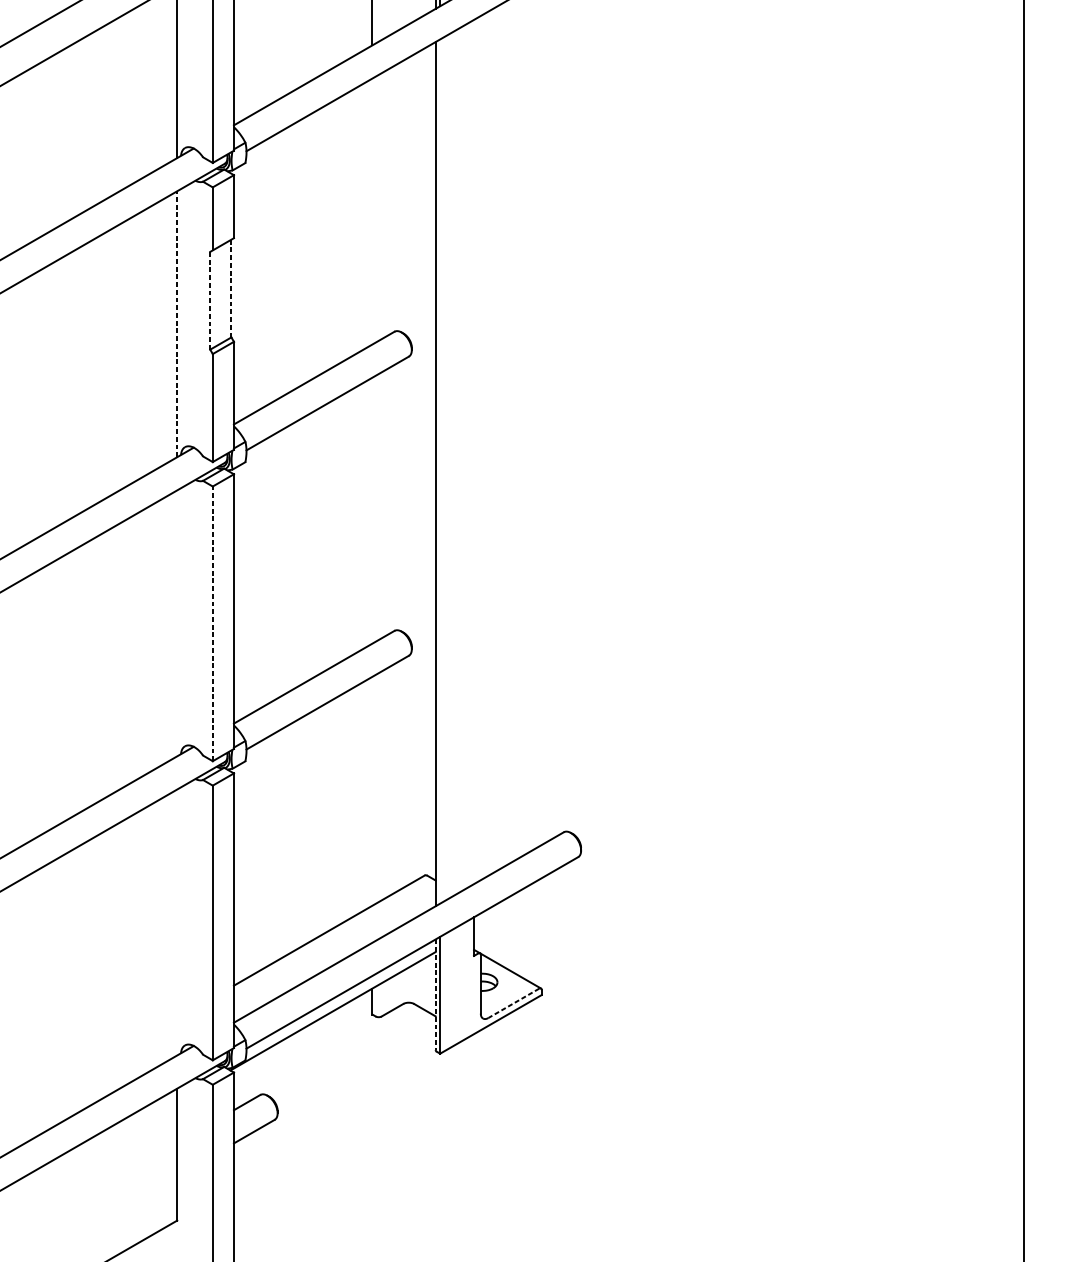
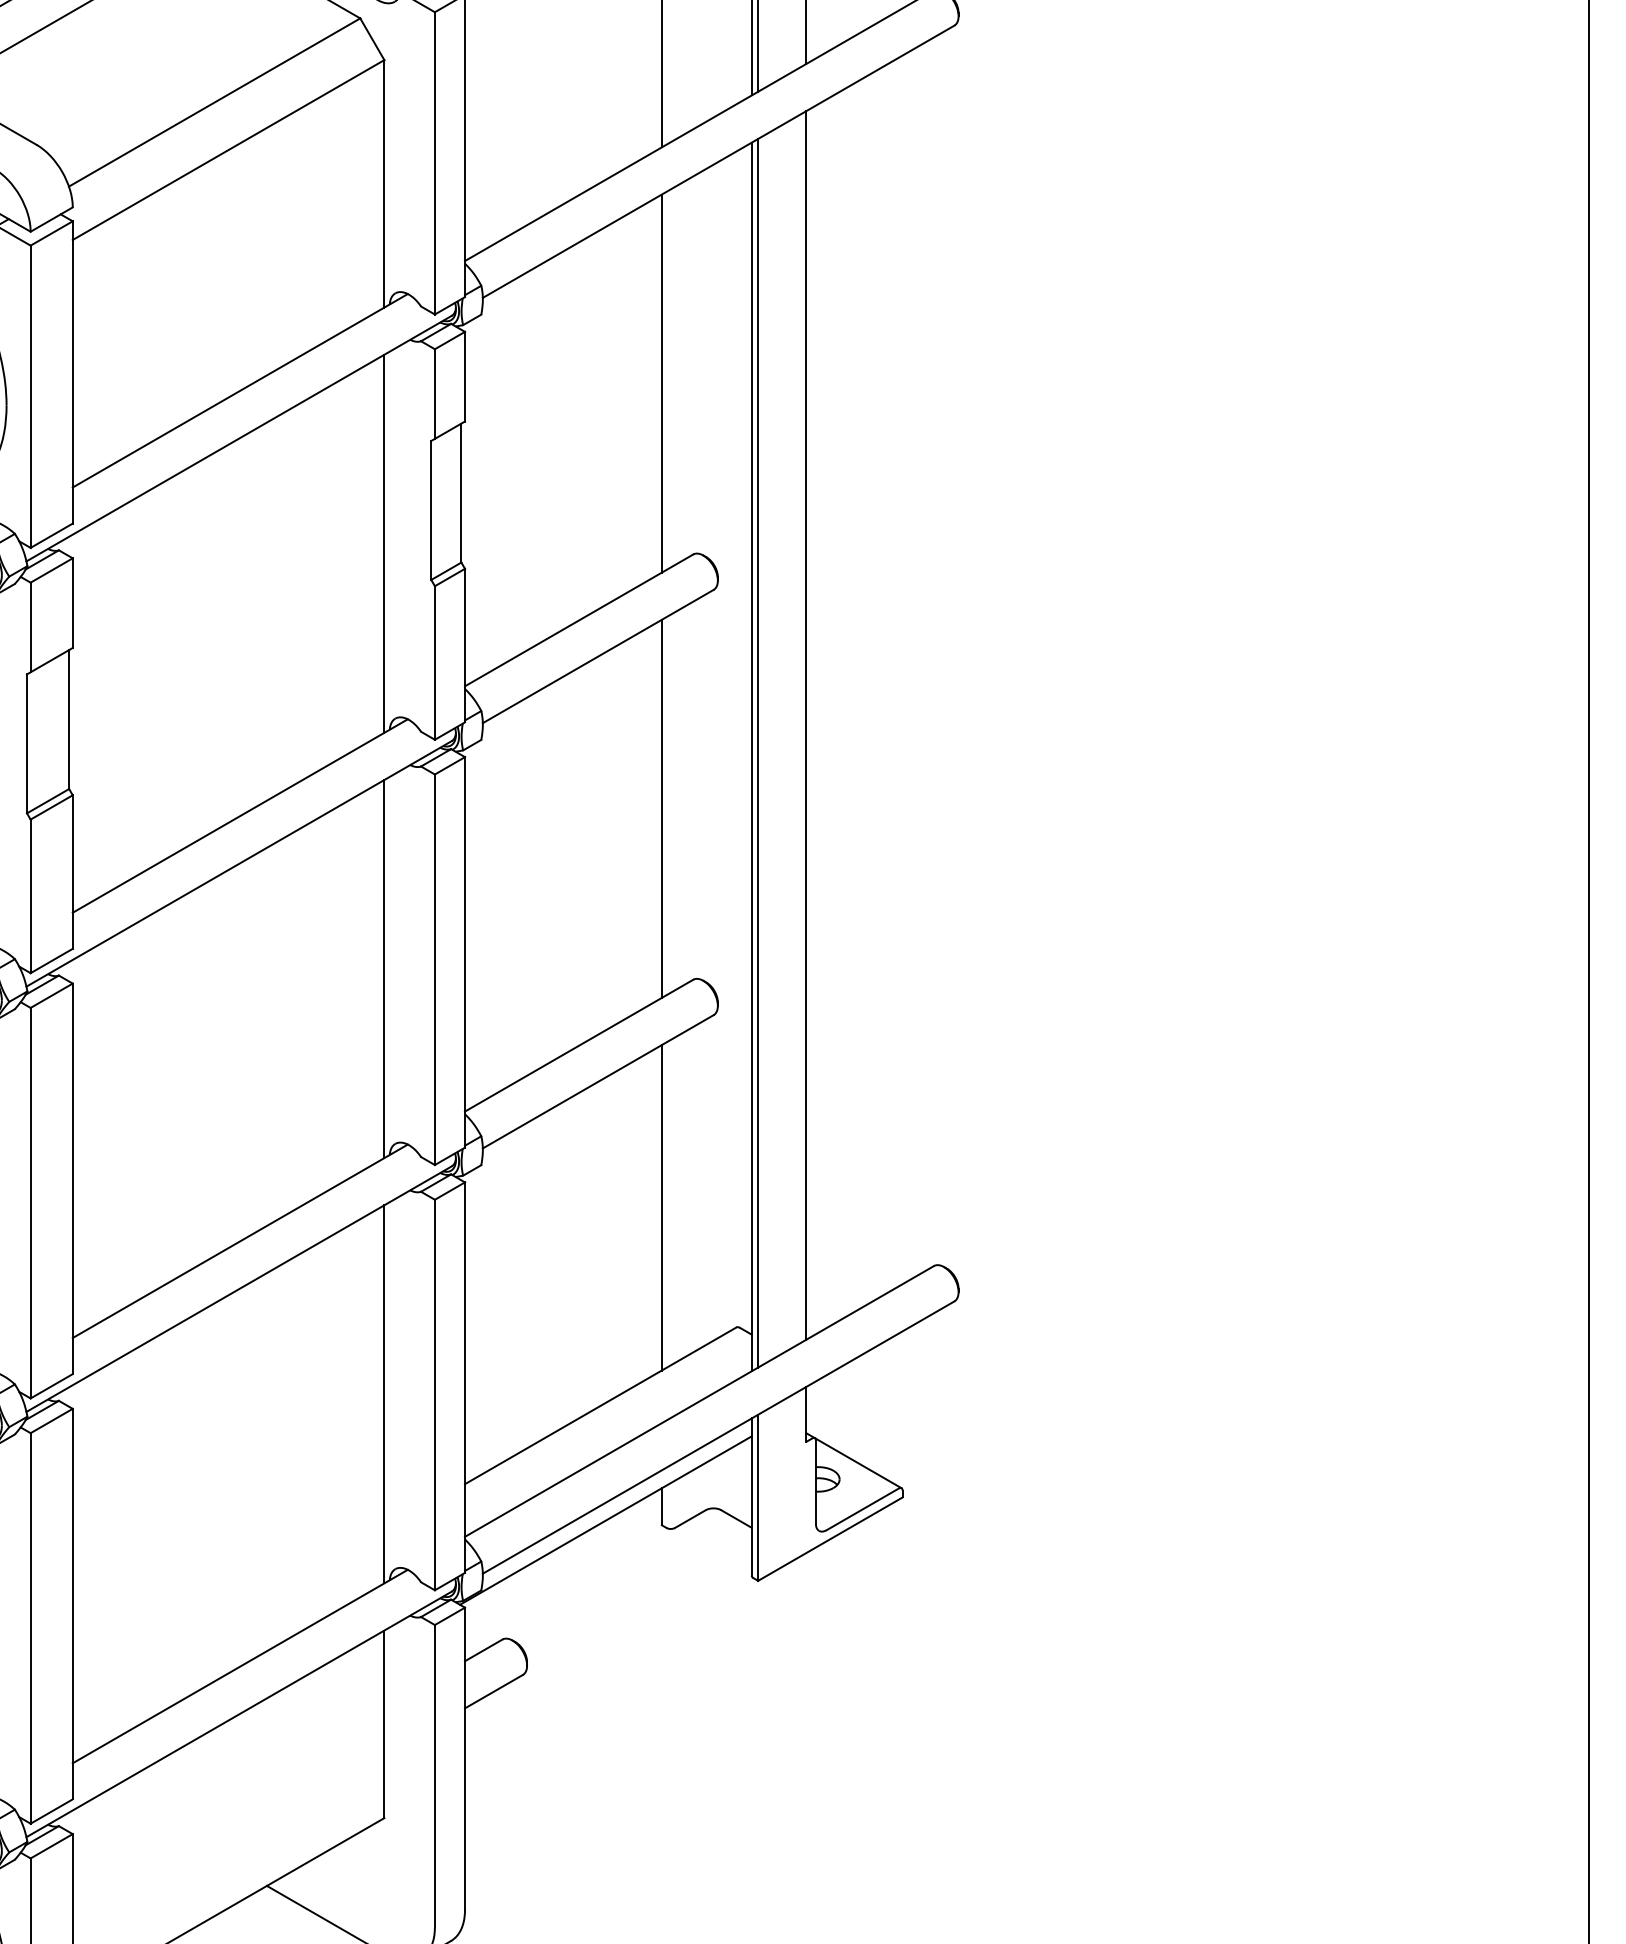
line: (372, 211) -> (661, 383), added
line: (231, 288) -> (461, 492), dashed -> solid
line: (210, 300) -> (431, 509), dashed -> solid
line: (177, 324) -> (384, 543), dashed -> solid
line: (474, 452) -> (806, 725), added
line: (440, 471) -> (758, 752), added
line: (372, 510) -> (661, 808), added
line: (177, 623) -> (384, 969), added
line: (212, 623) -> (434, 969), dashed -> solid
line: (372, 791) -> (661, 1207), added
line: (177, 922) -> (384, 1394), added
line: (435, 995) -> (751, 1497), dashed -> solid
line: (513, 1003) -> (862, 1509), dashed -> solid

